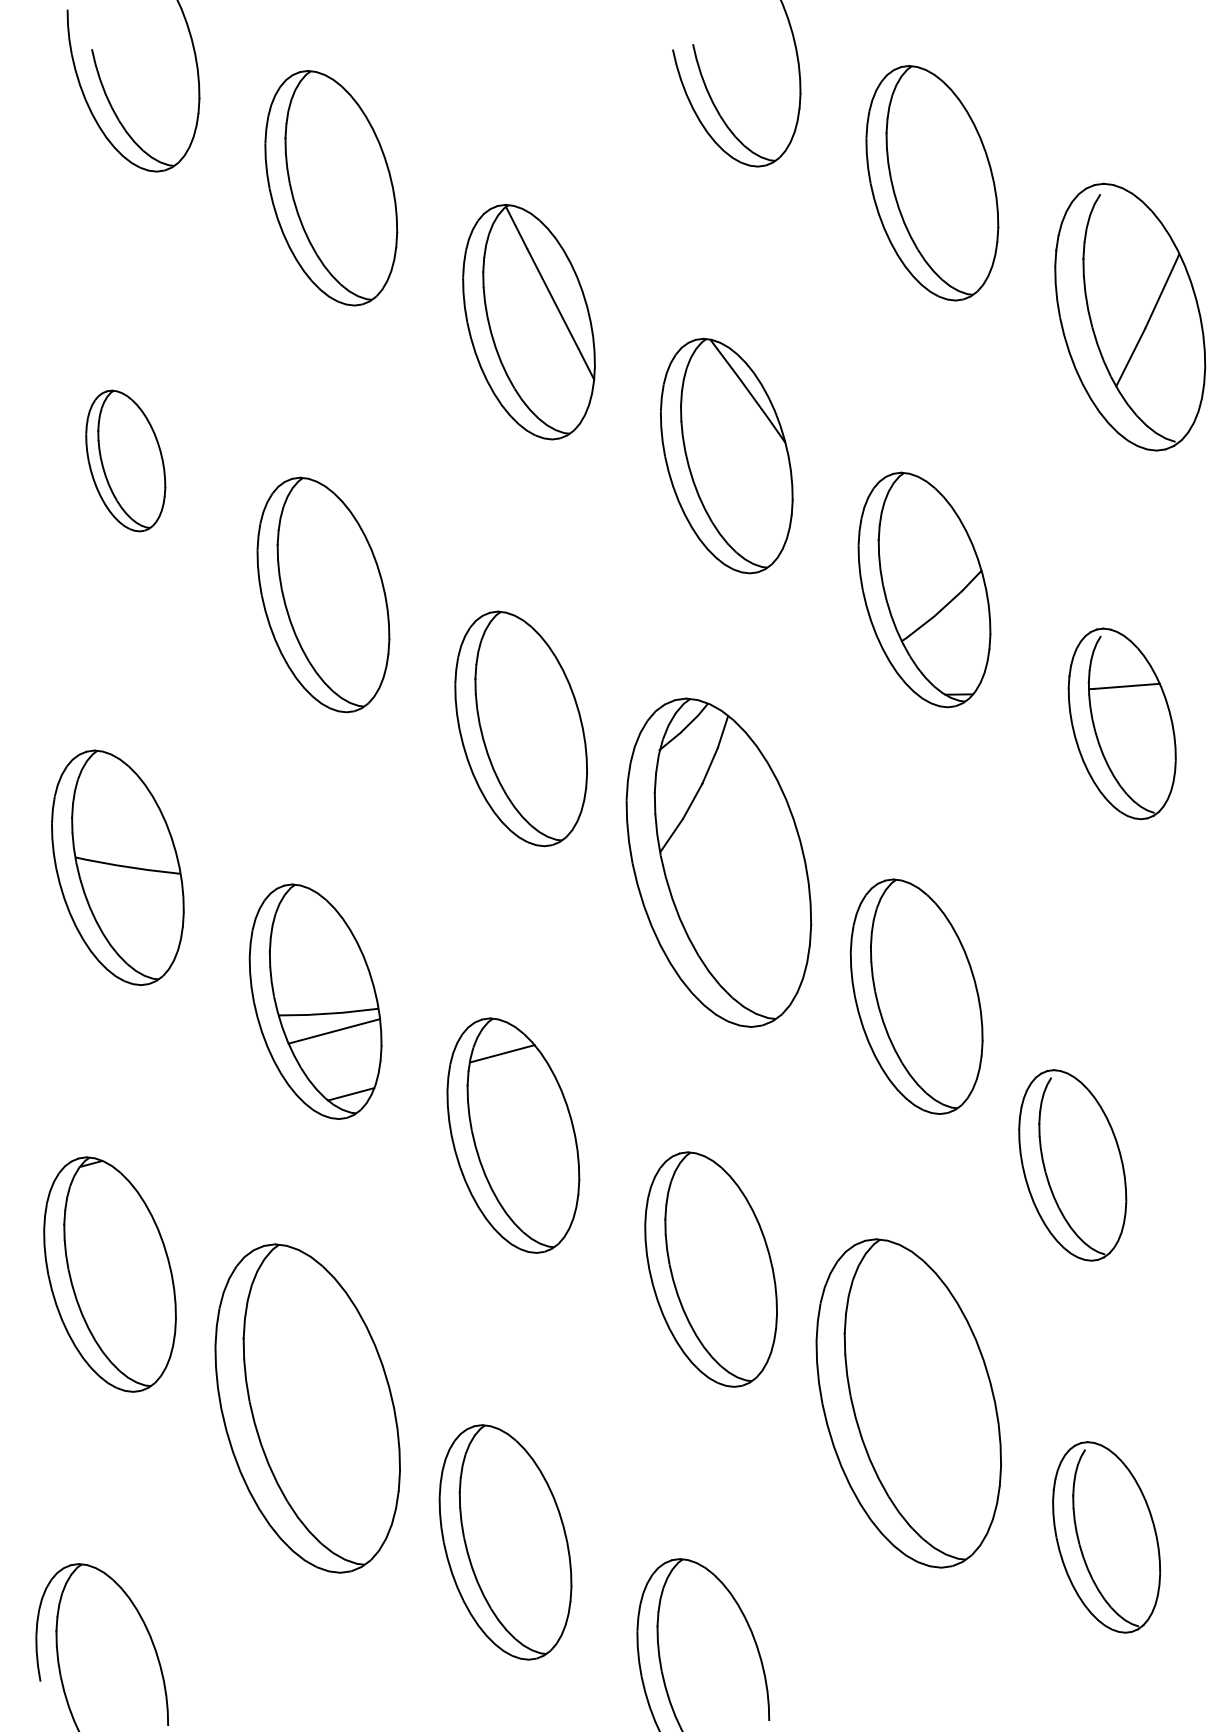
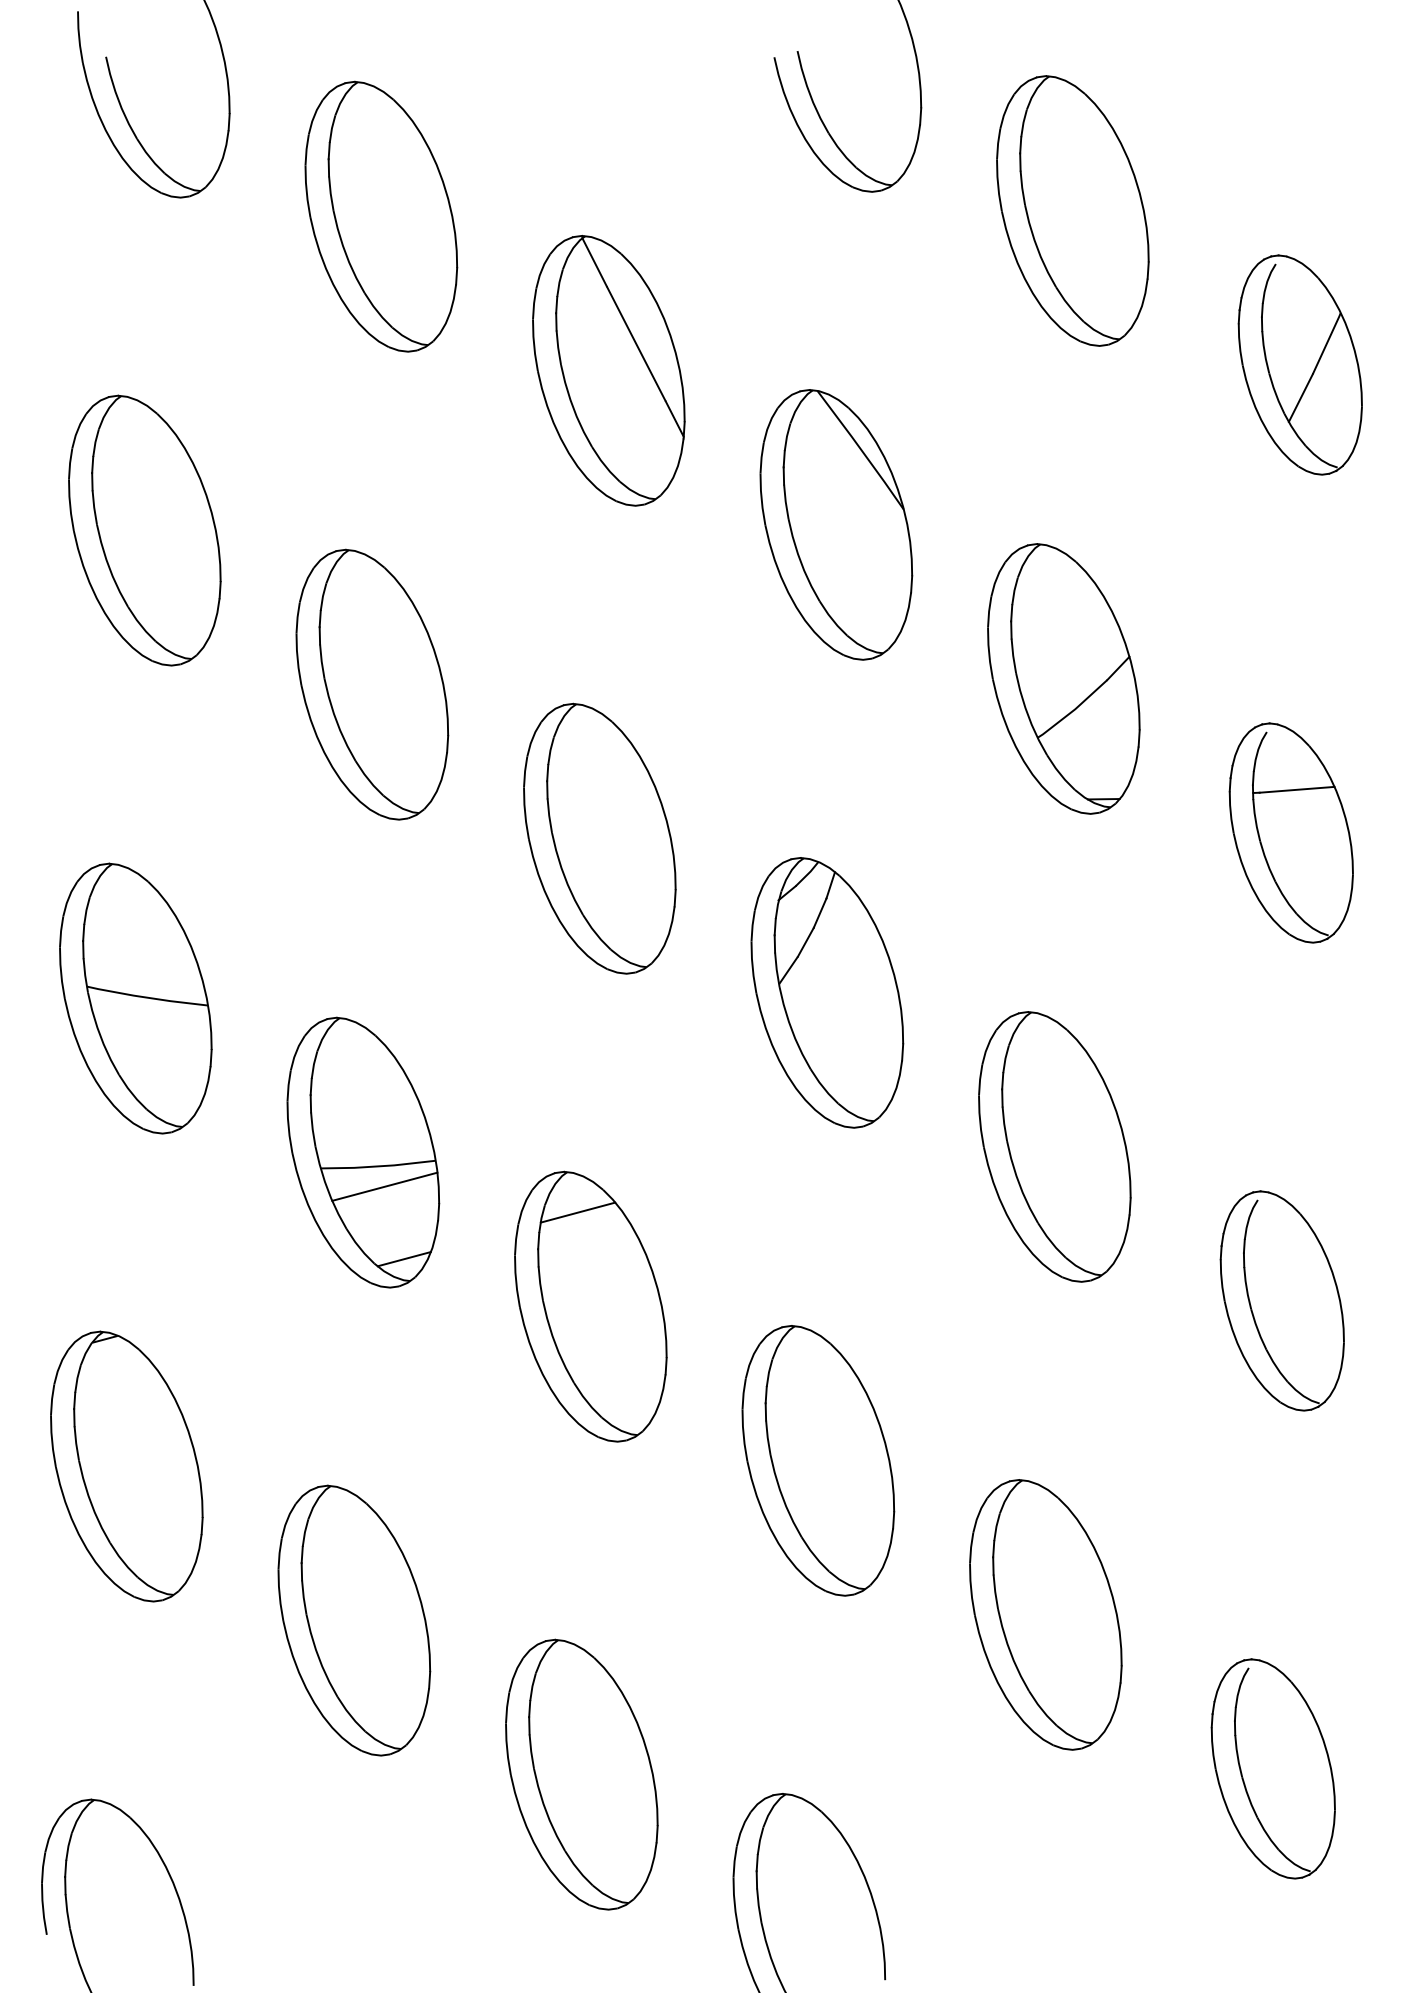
part: (1129, 316) -> (1299, 364), size x0.71
part: (125, 460) -> (144, 530), size x1.67
part: (719, 862) -> (827, 992), size x0.71
part: (1071, 1165) -> (1281, 1300), moved
part: (908, 1403) -> (1045, 1614), size x0.71
part: (307, 1408) -> (354, 1620), size x0.71

